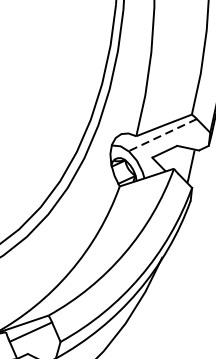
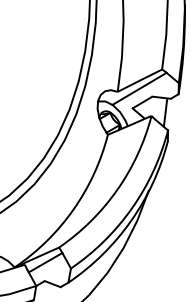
line: (162, 135) -> (139, 89), dashed -> solid

